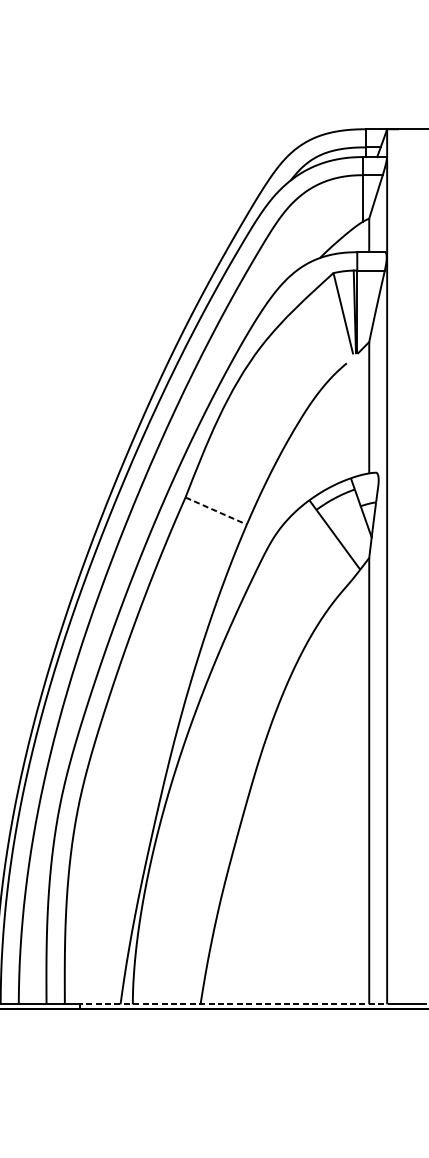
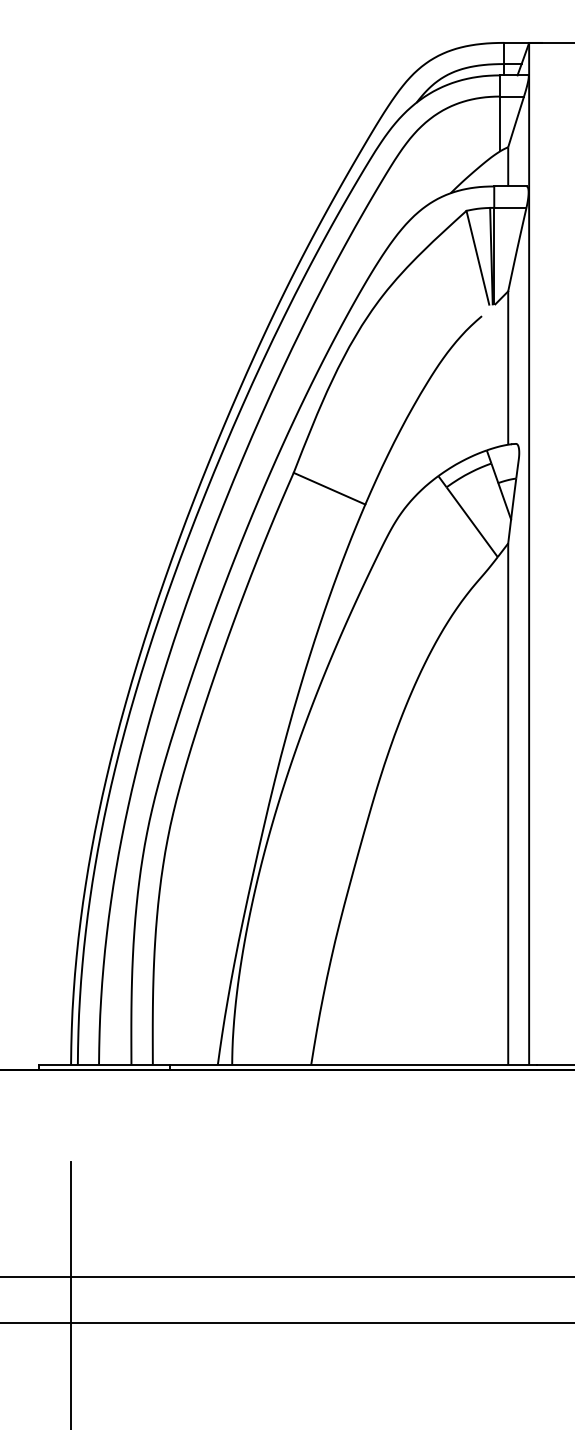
line: (217, 510) -> (330, 488), dashed -> solid
line: (236, 1004) -> (353, 1064), dashed -> solid

